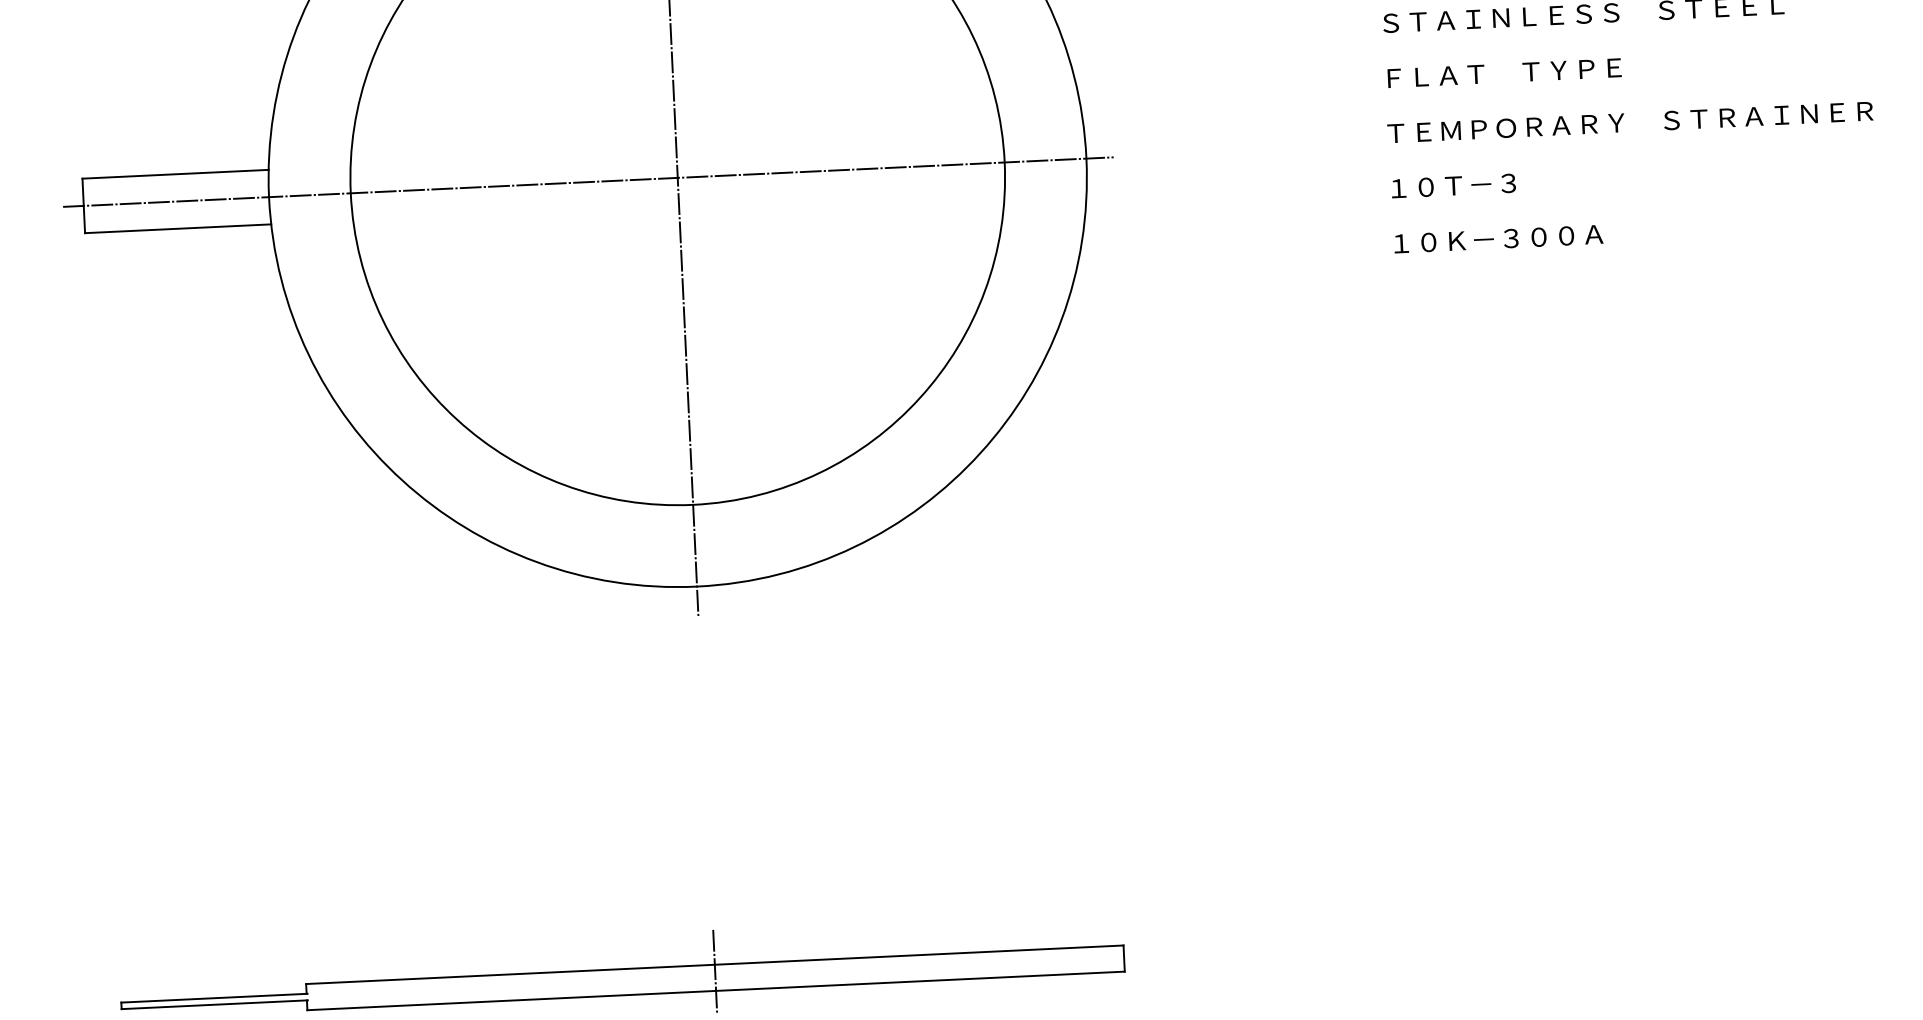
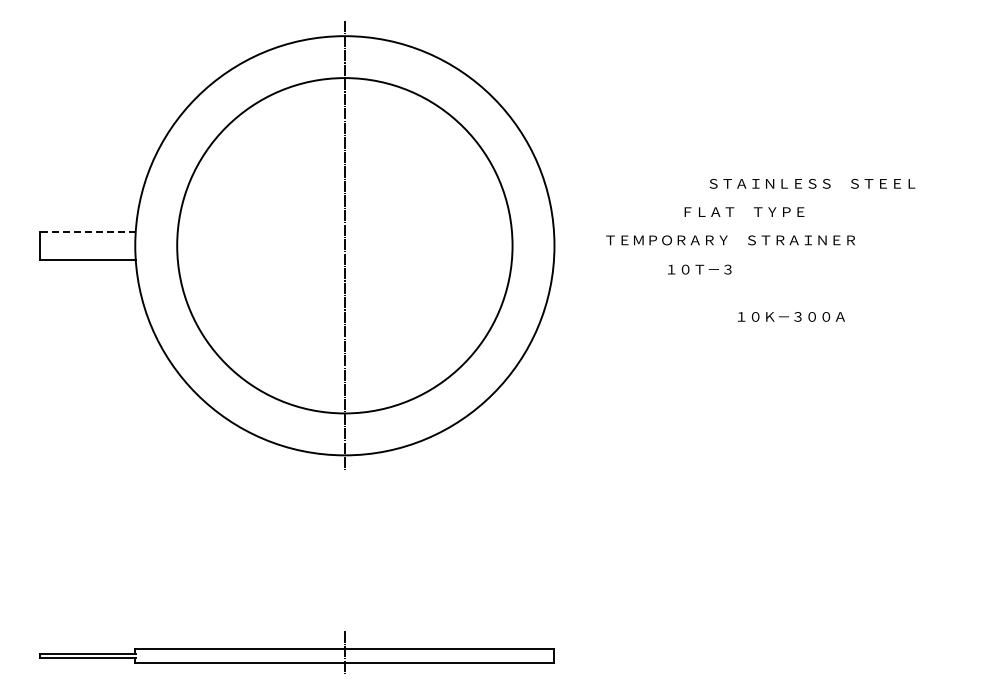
text: (1504, 71) -> (744, 211), moved
text: (1629, 122) -> (730, 240), moved
line: (176, 173) -> (88, 231), solid -> dashed
line: (587, 181) -> (298, 245), removed
text: (1453, 185) -> (699, 269), moved
text: (1498, 238) -> (791, 316), moved

